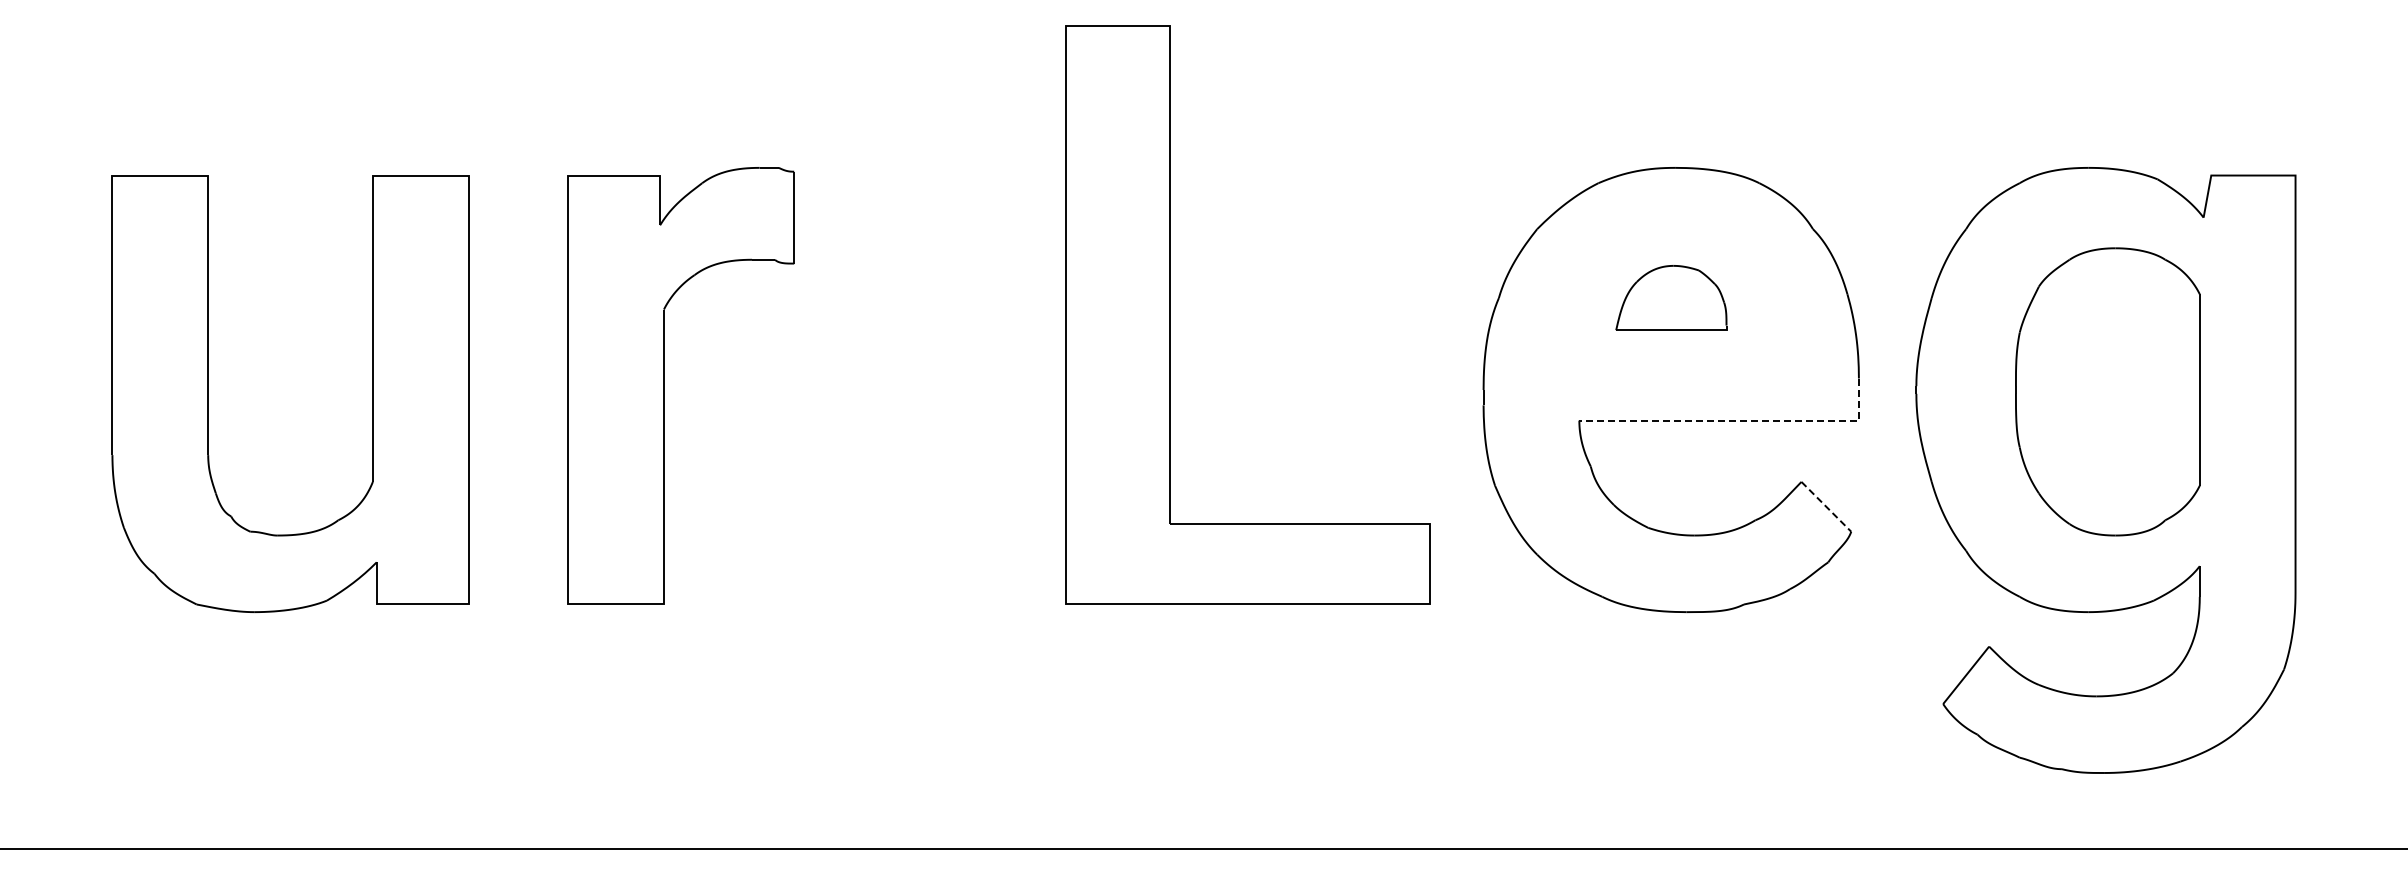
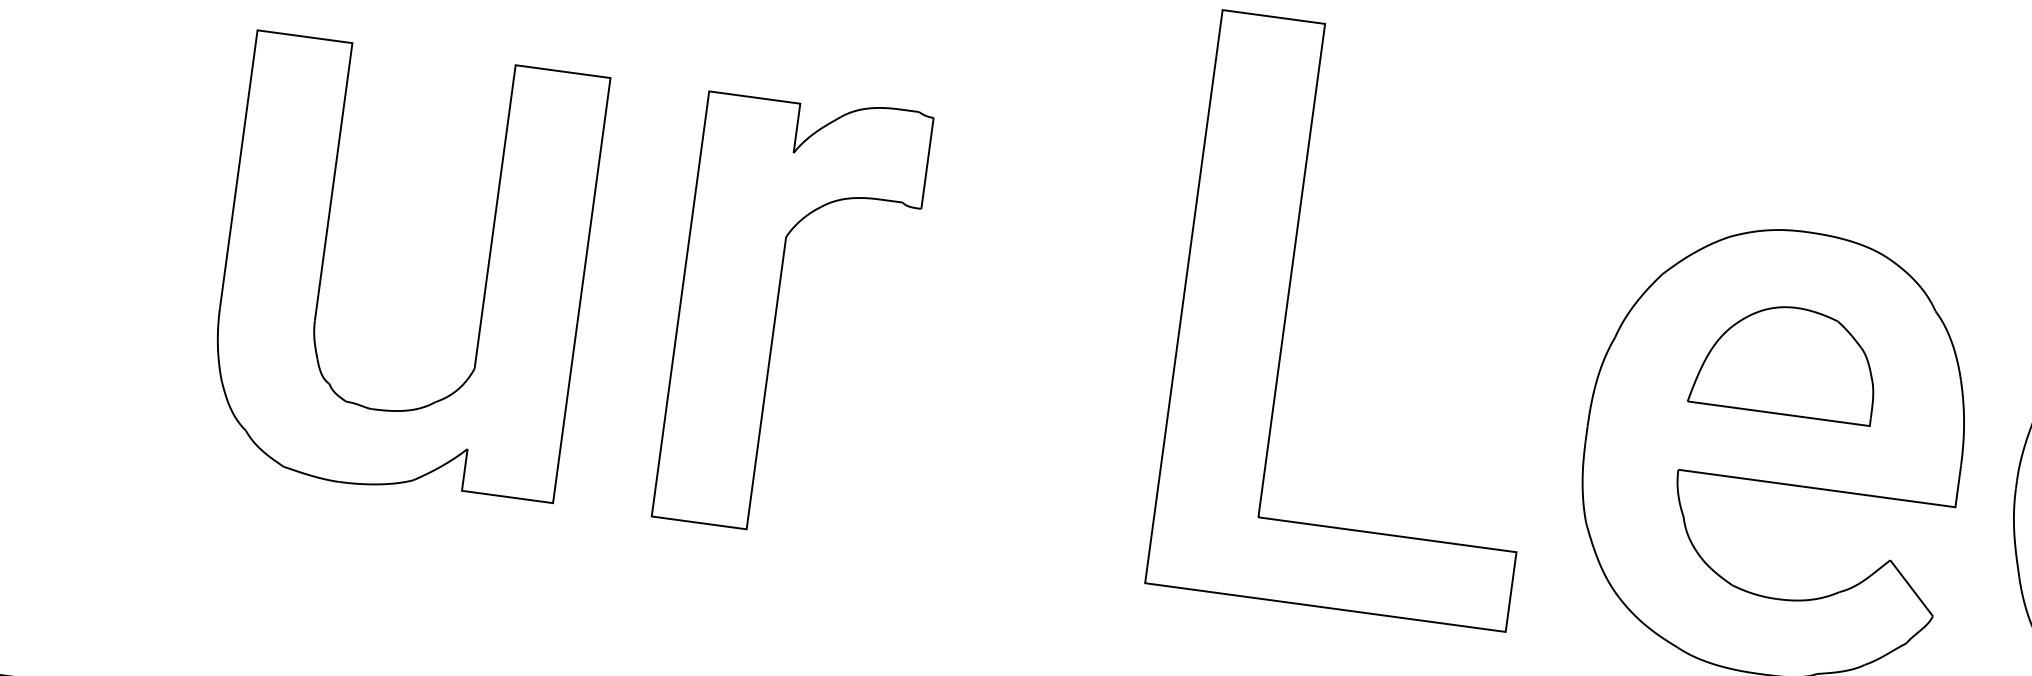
part: (1671, 297) -> (1786, 360), size x1.67
line: (1741, 420) -> (1839, 491), dashed -> solid
line: (1826, 507) -> (1911, 588), dashed -> solid

